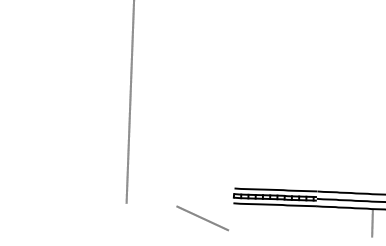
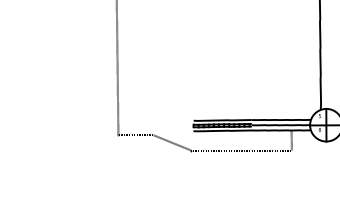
line: (150, 205) -> (135, 135), added
line: (300, 234) -> (241, 150), added

